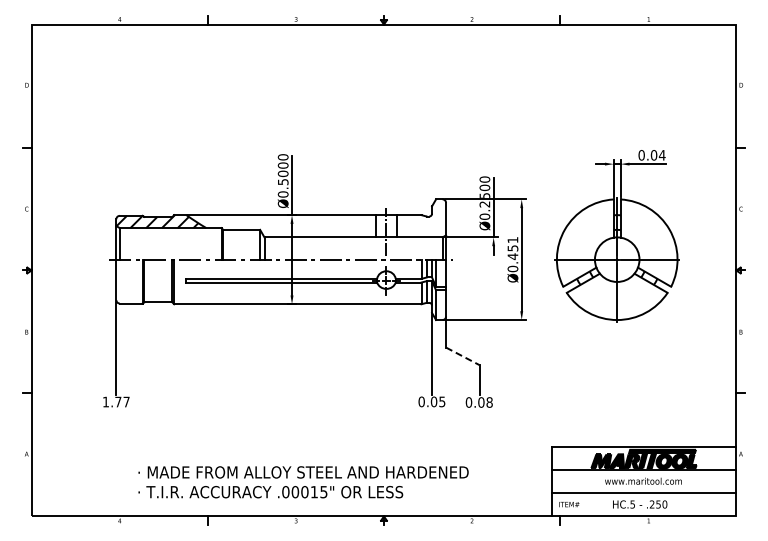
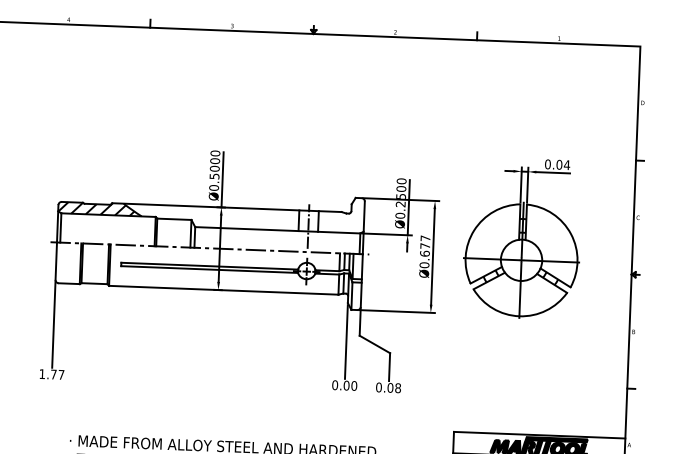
text: (512, 248) -> (424, 246), Ø0.451 -> Ø0.677
line: (462, 356) -> (374, 344), dashed -> solid
text: (442, 401) -> (354, 385), 0.05 -> 0.00

